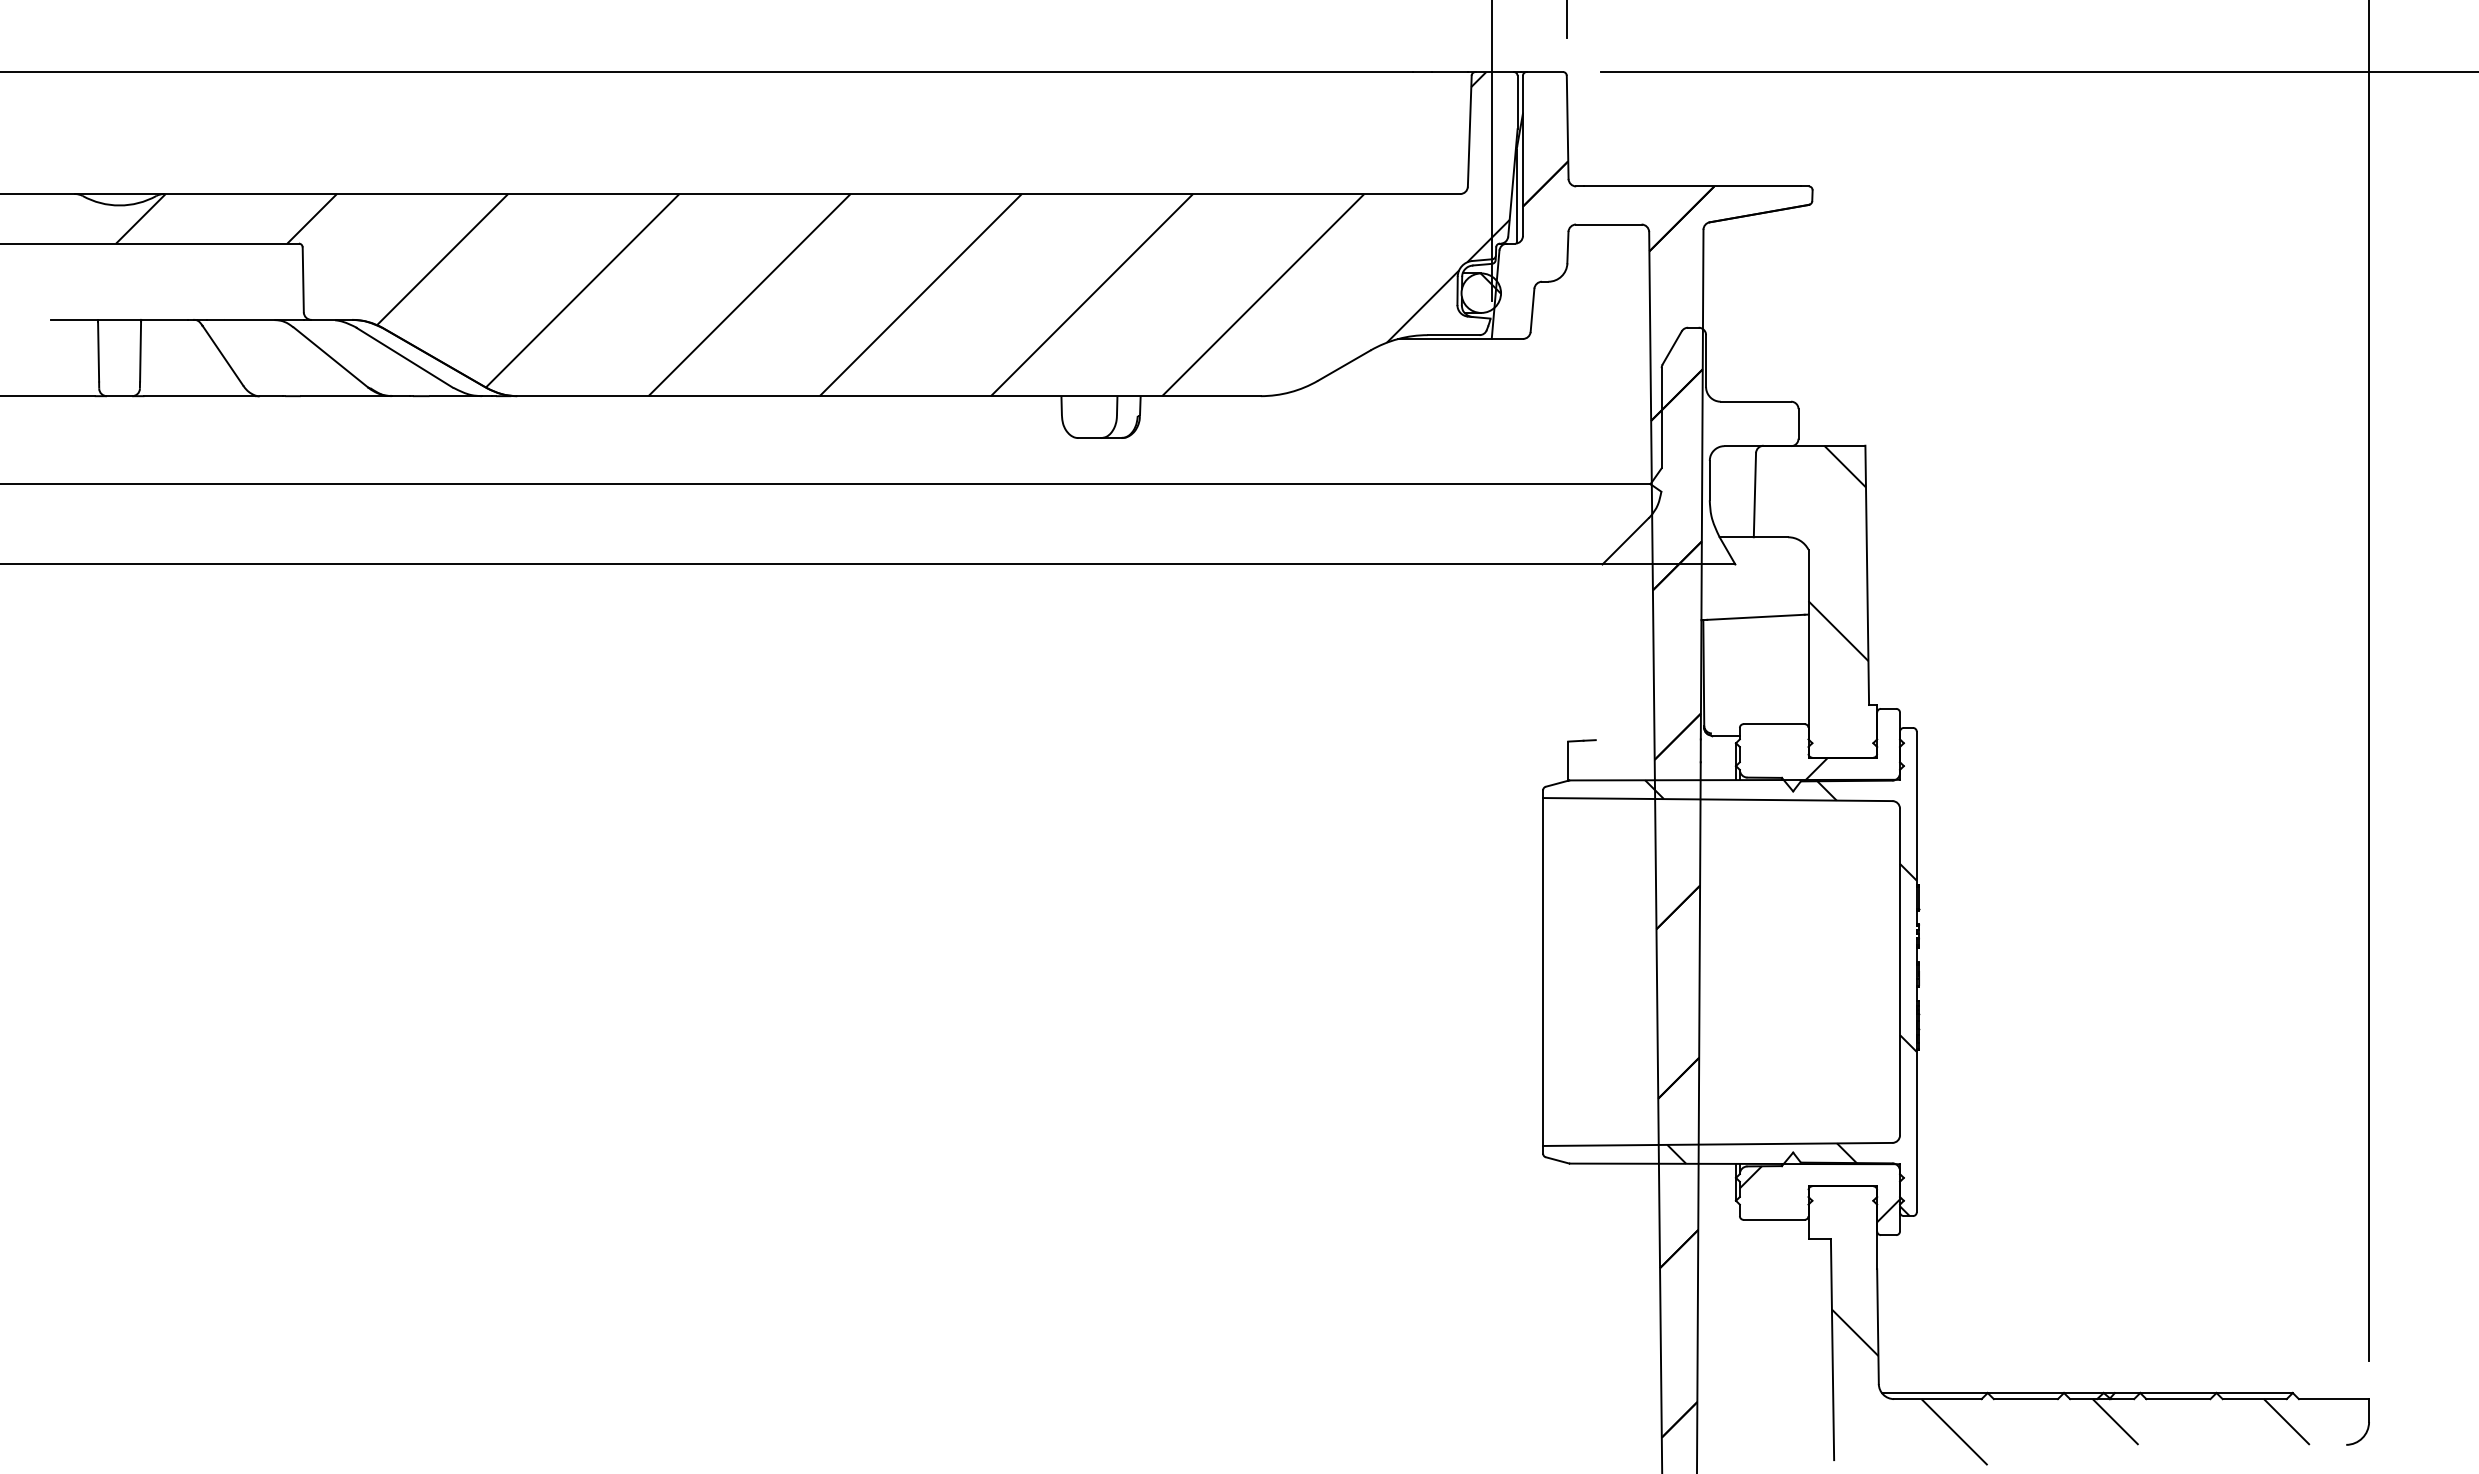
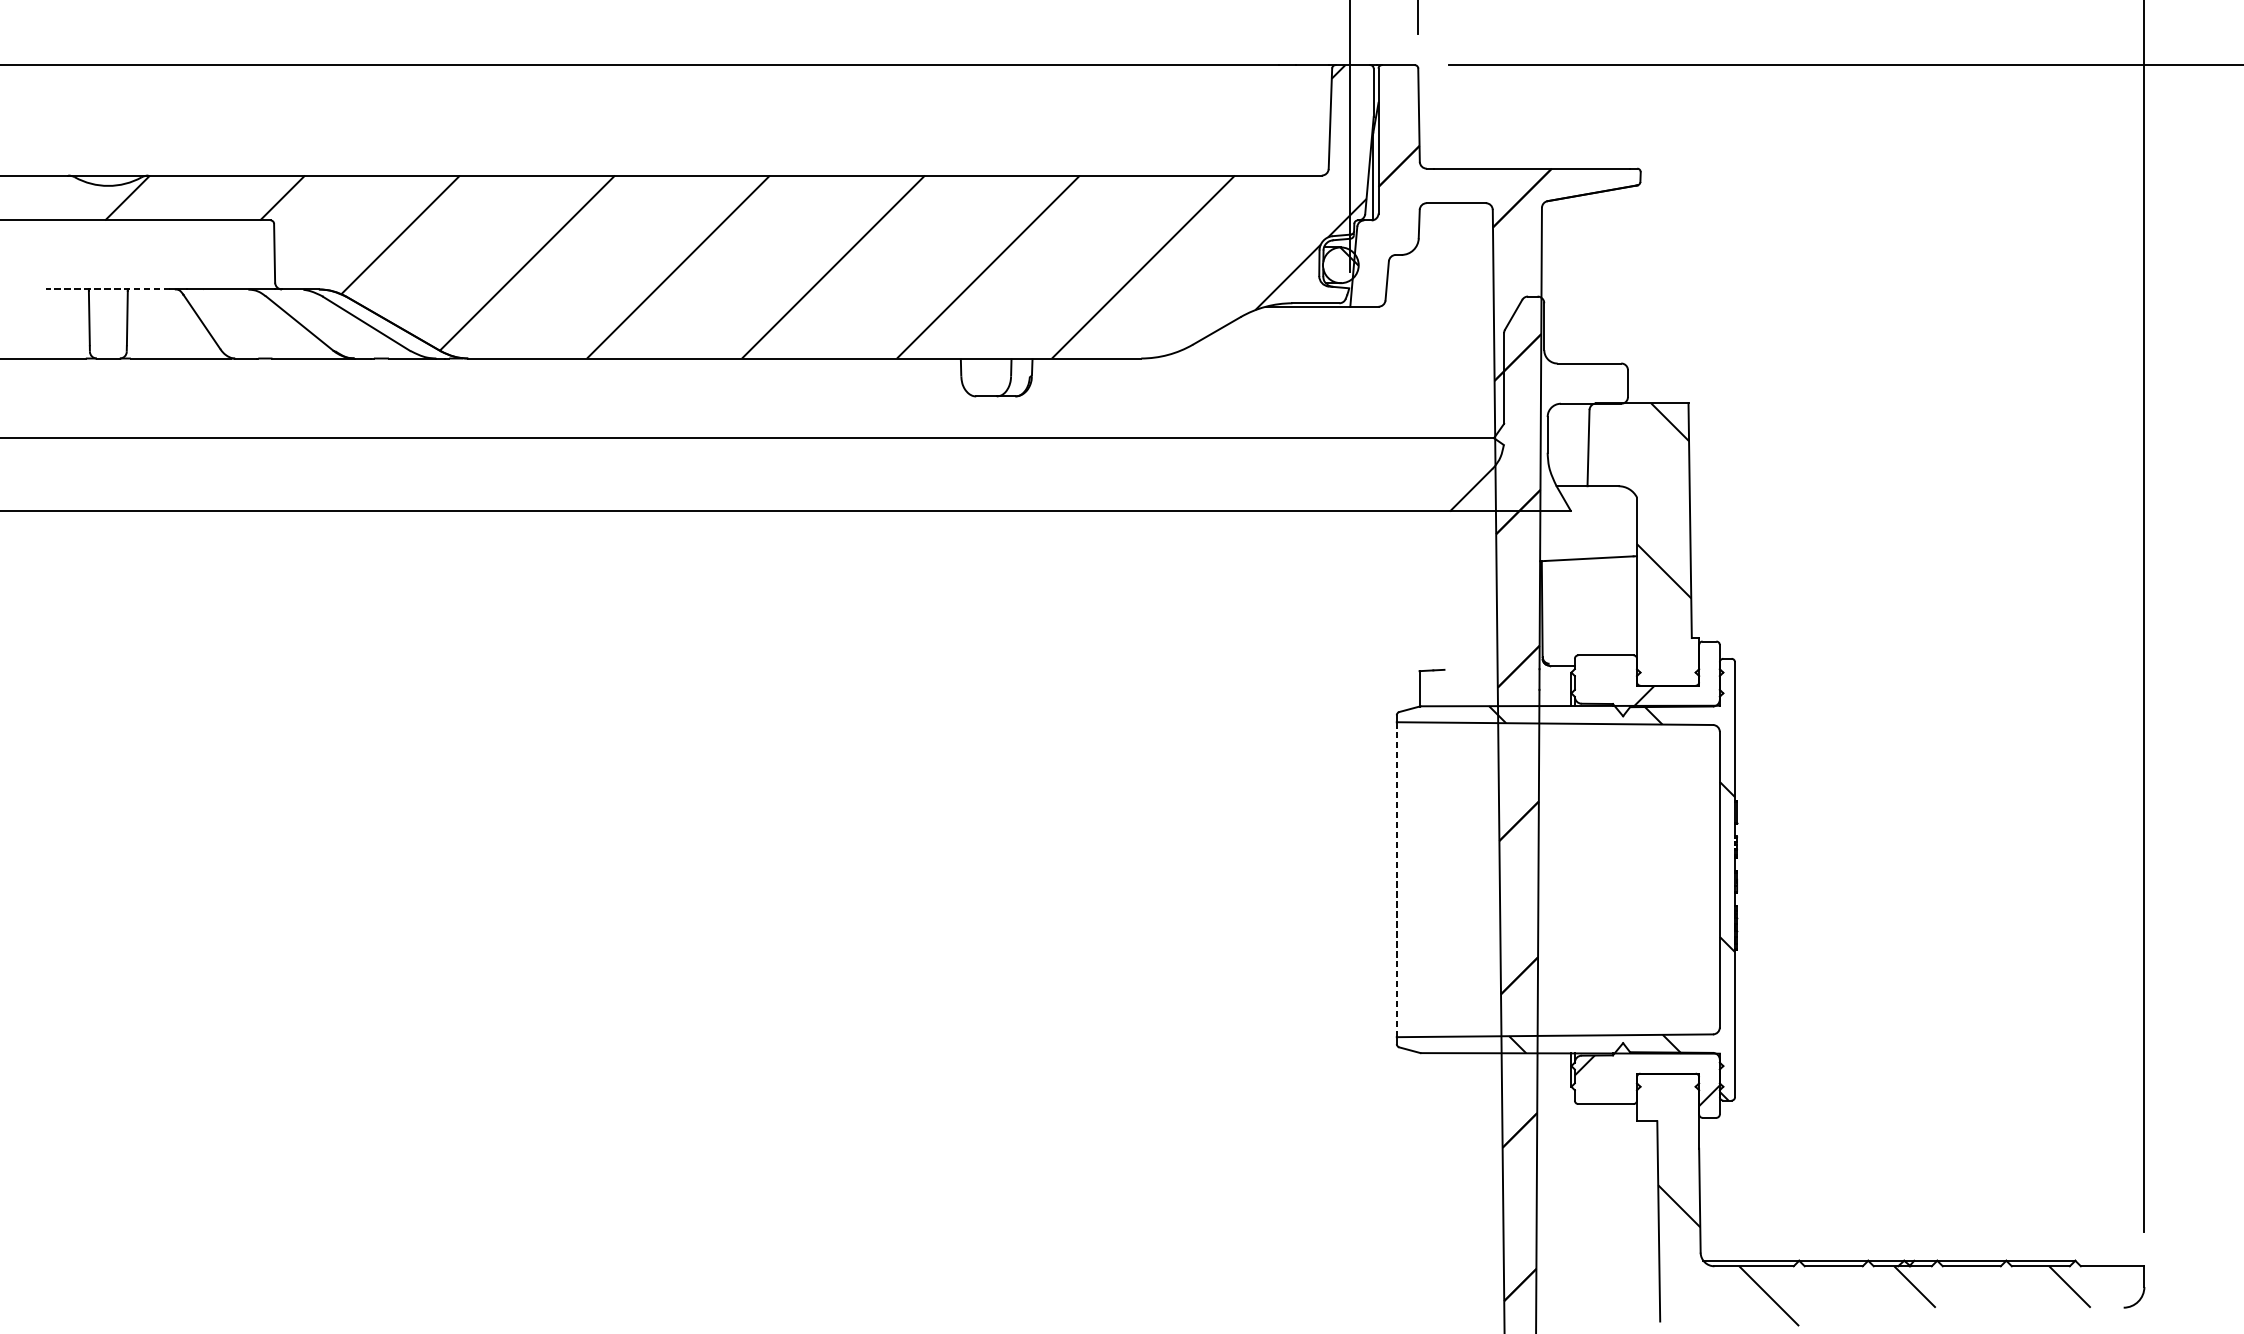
line: (119, 319) -> (108, 289), solid -> dashed
line: (1543, 972) -> (1397, 880), solid -> dashed

